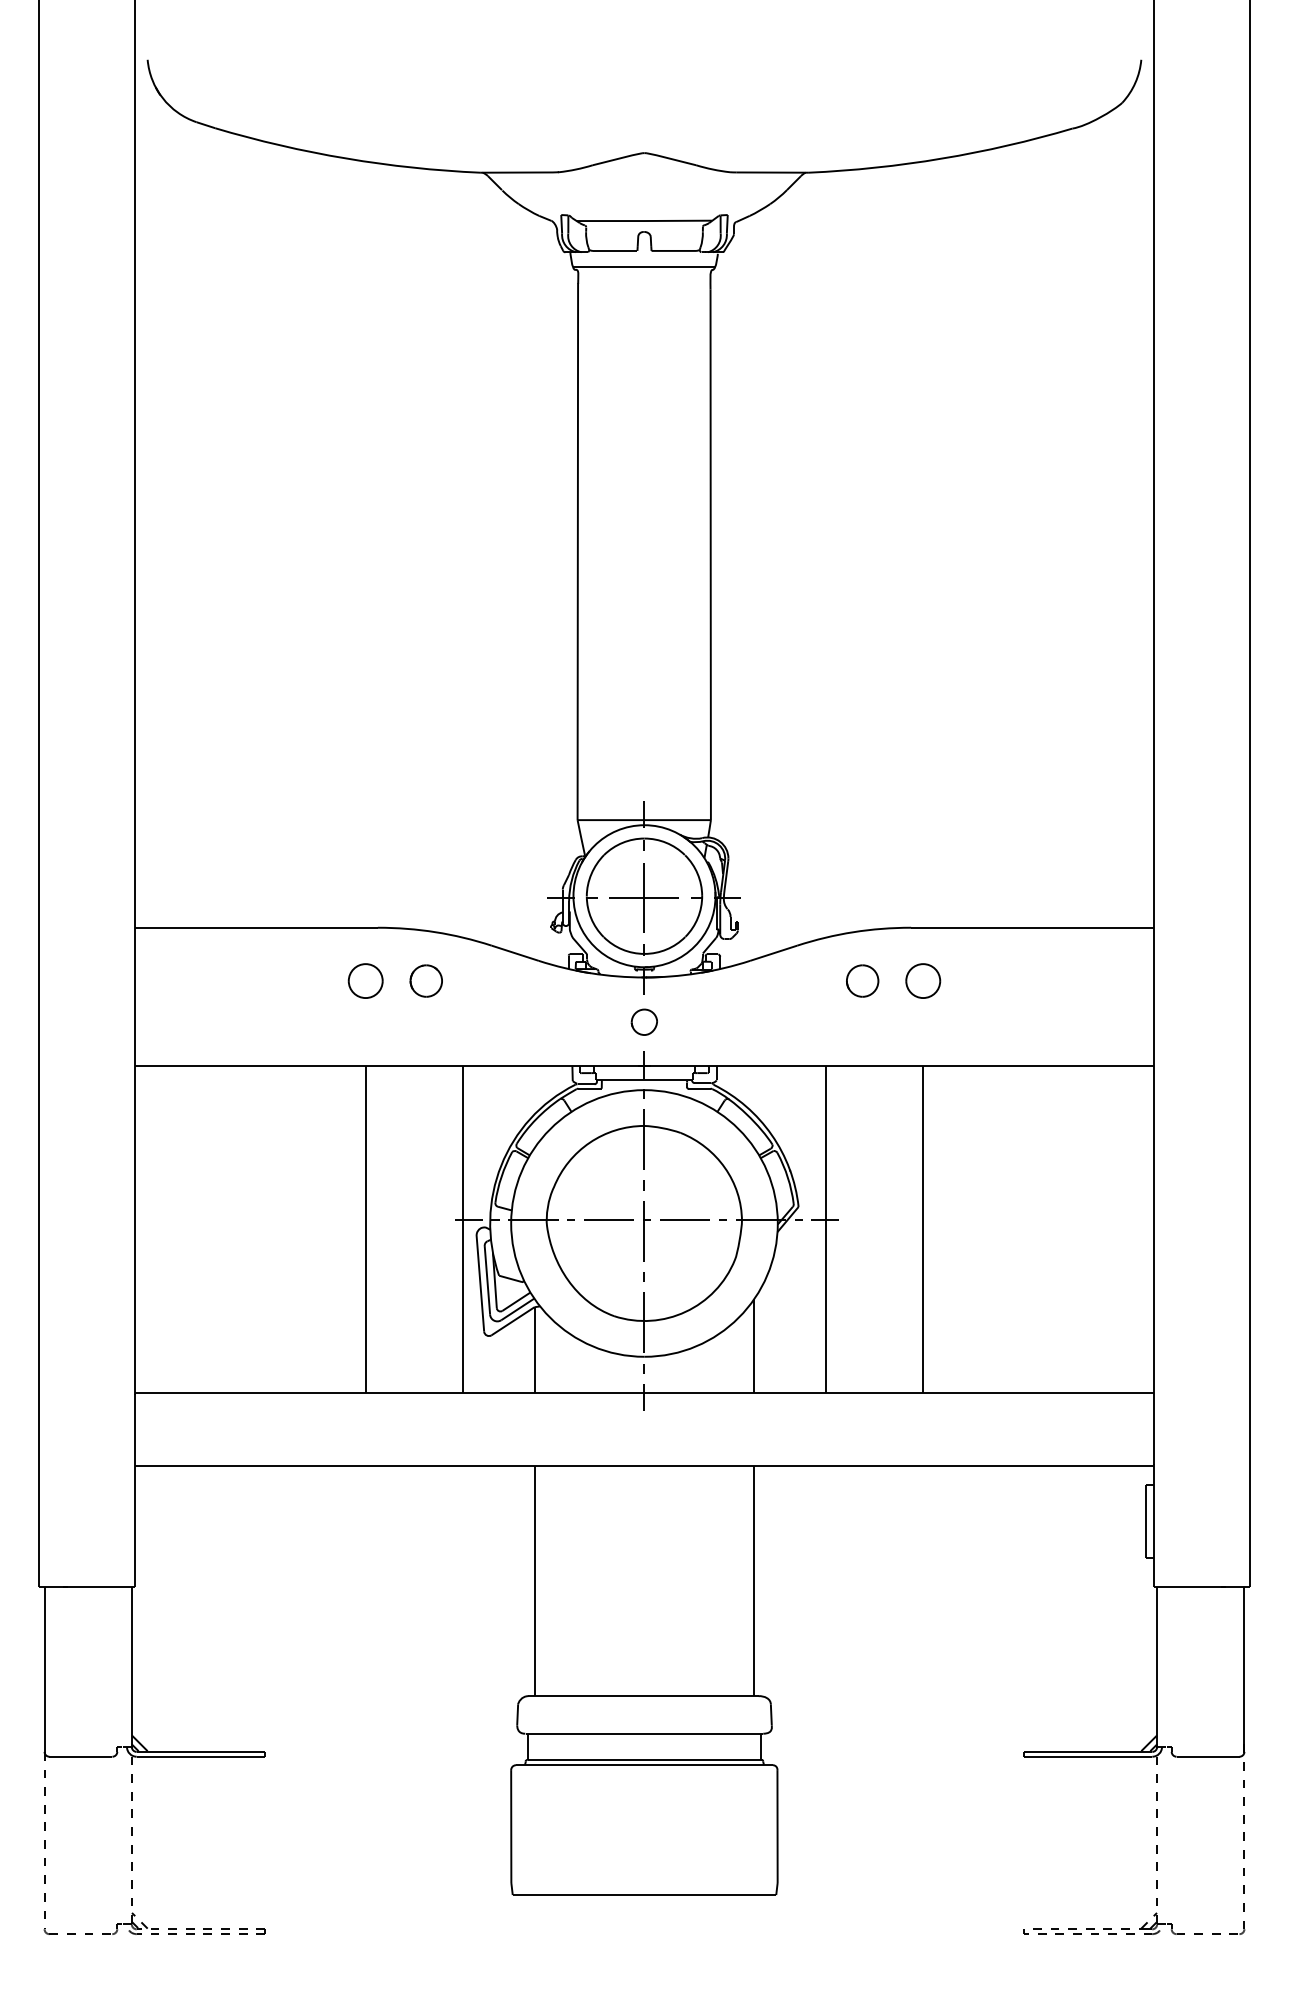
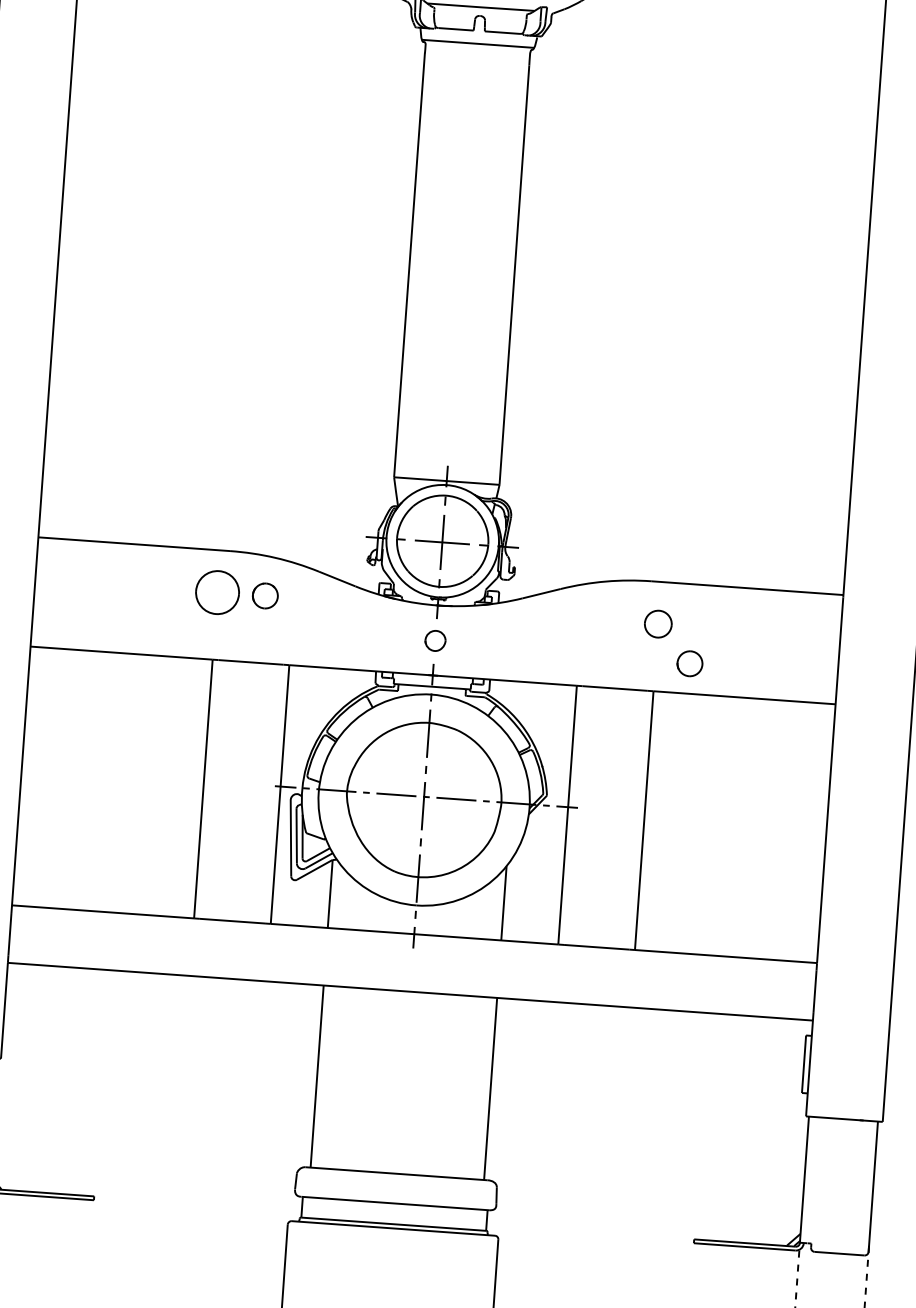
part: (365, 980) -> (217, 592), size x1.6
part: (862, 980) -> (689, 663), moved

